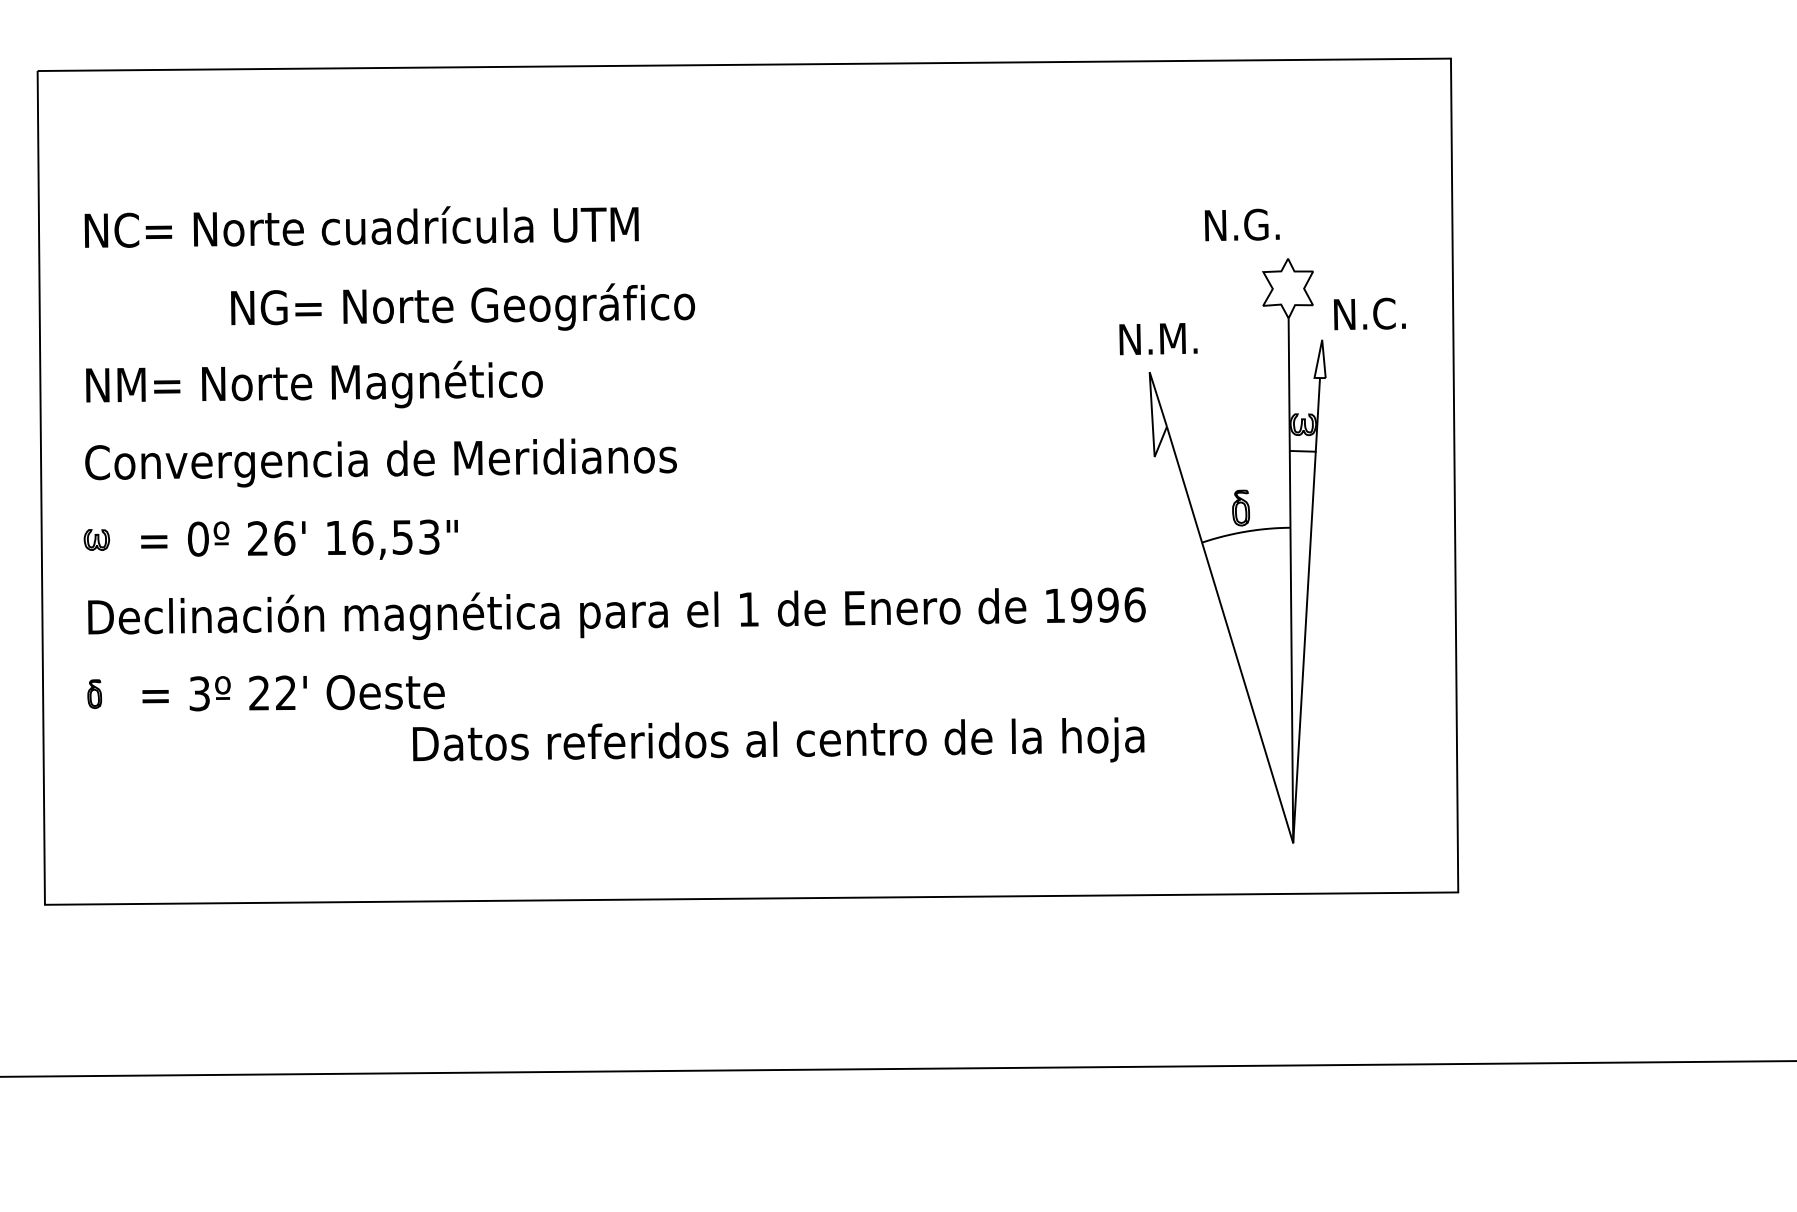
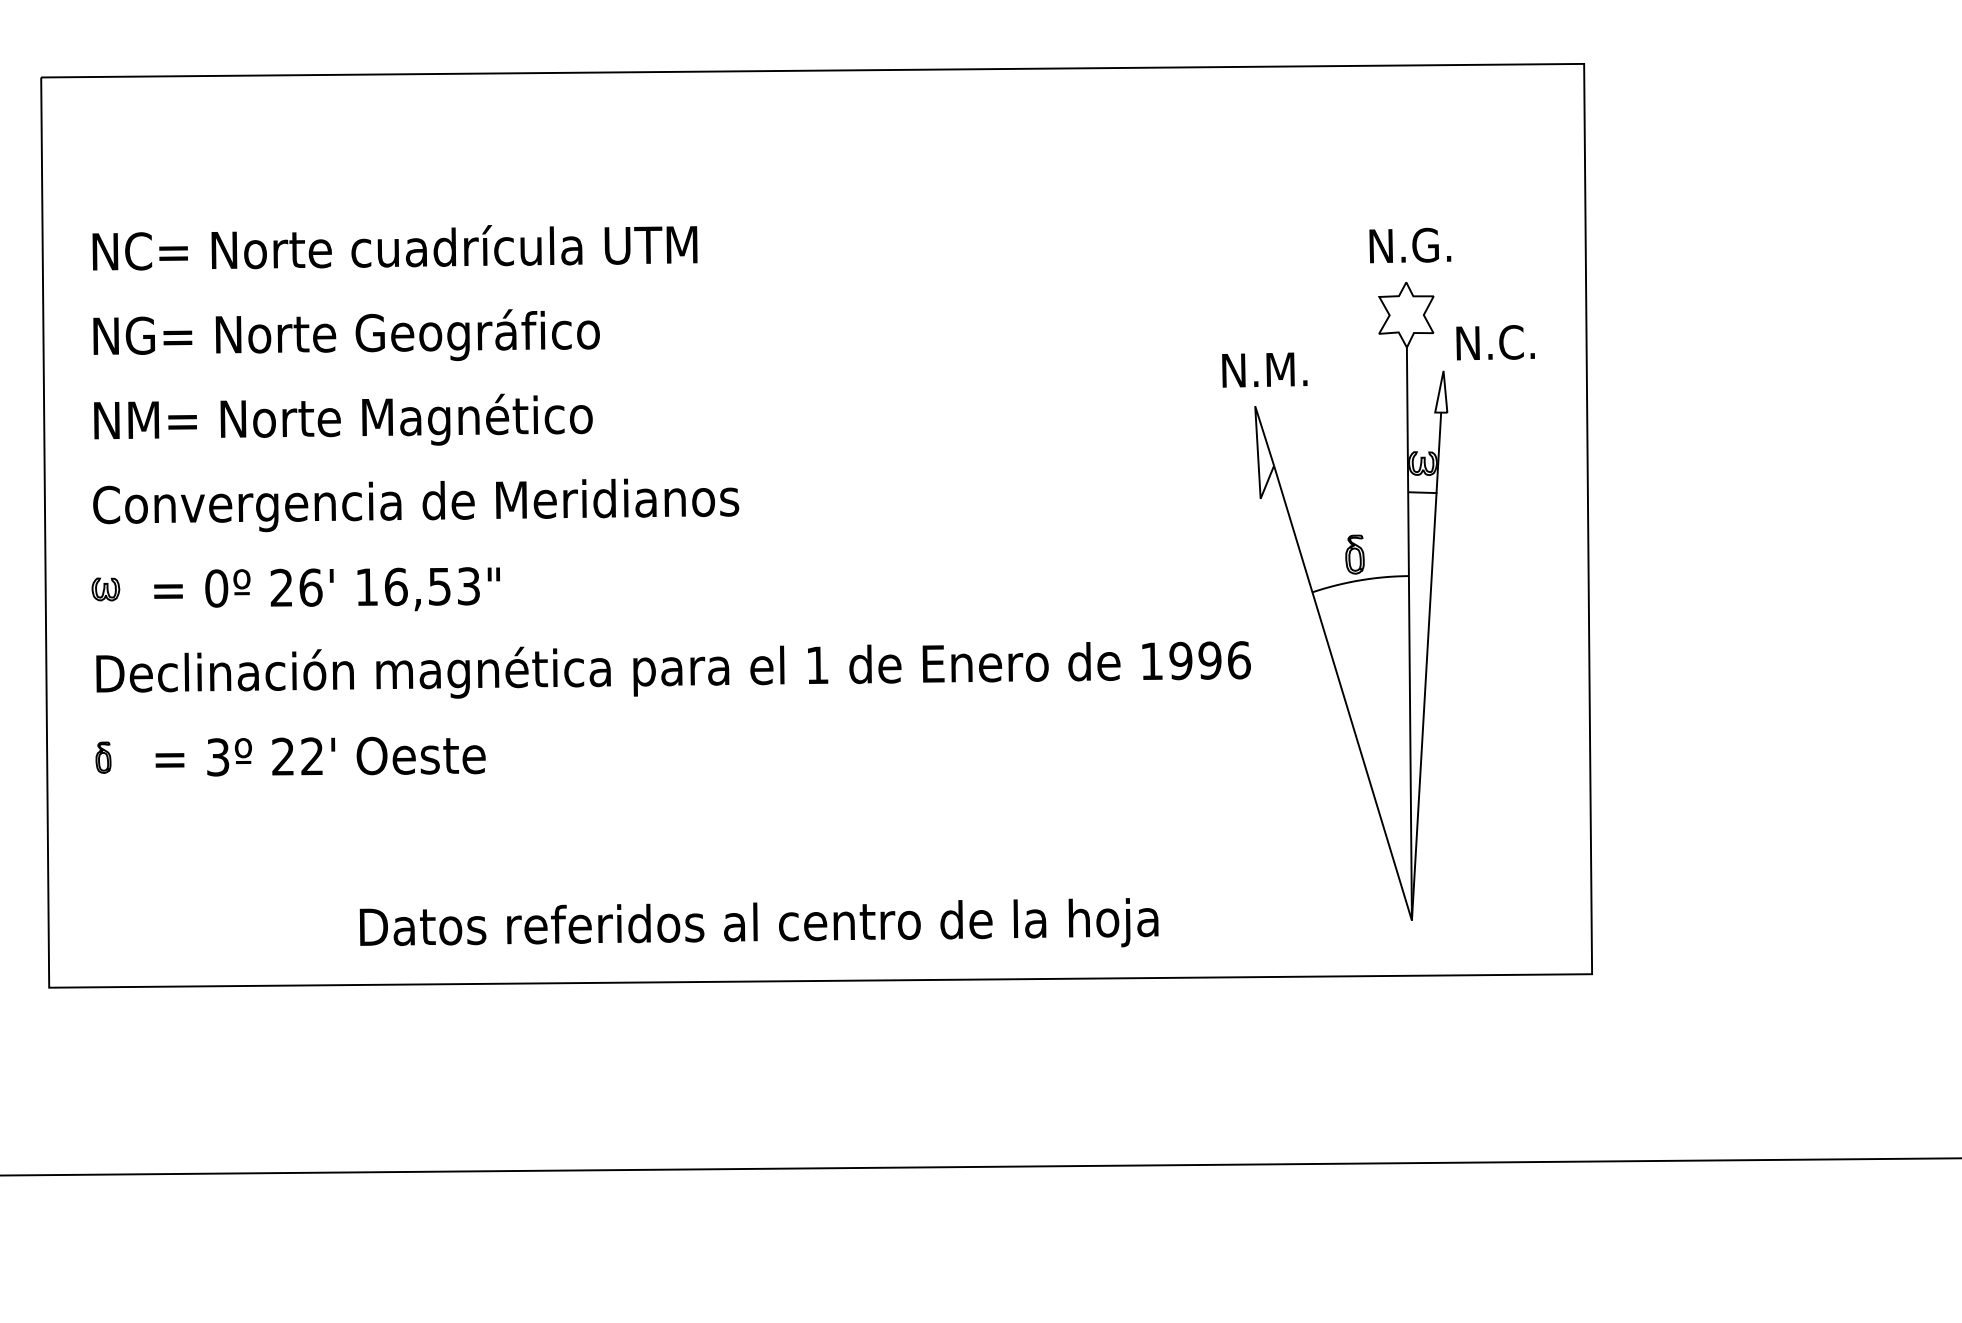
text: (1242, 224) -> (1410, 245), moved
text: (462, 306) -> (346, 334), moved
text: (778, 739) -> (758, 922), moved

